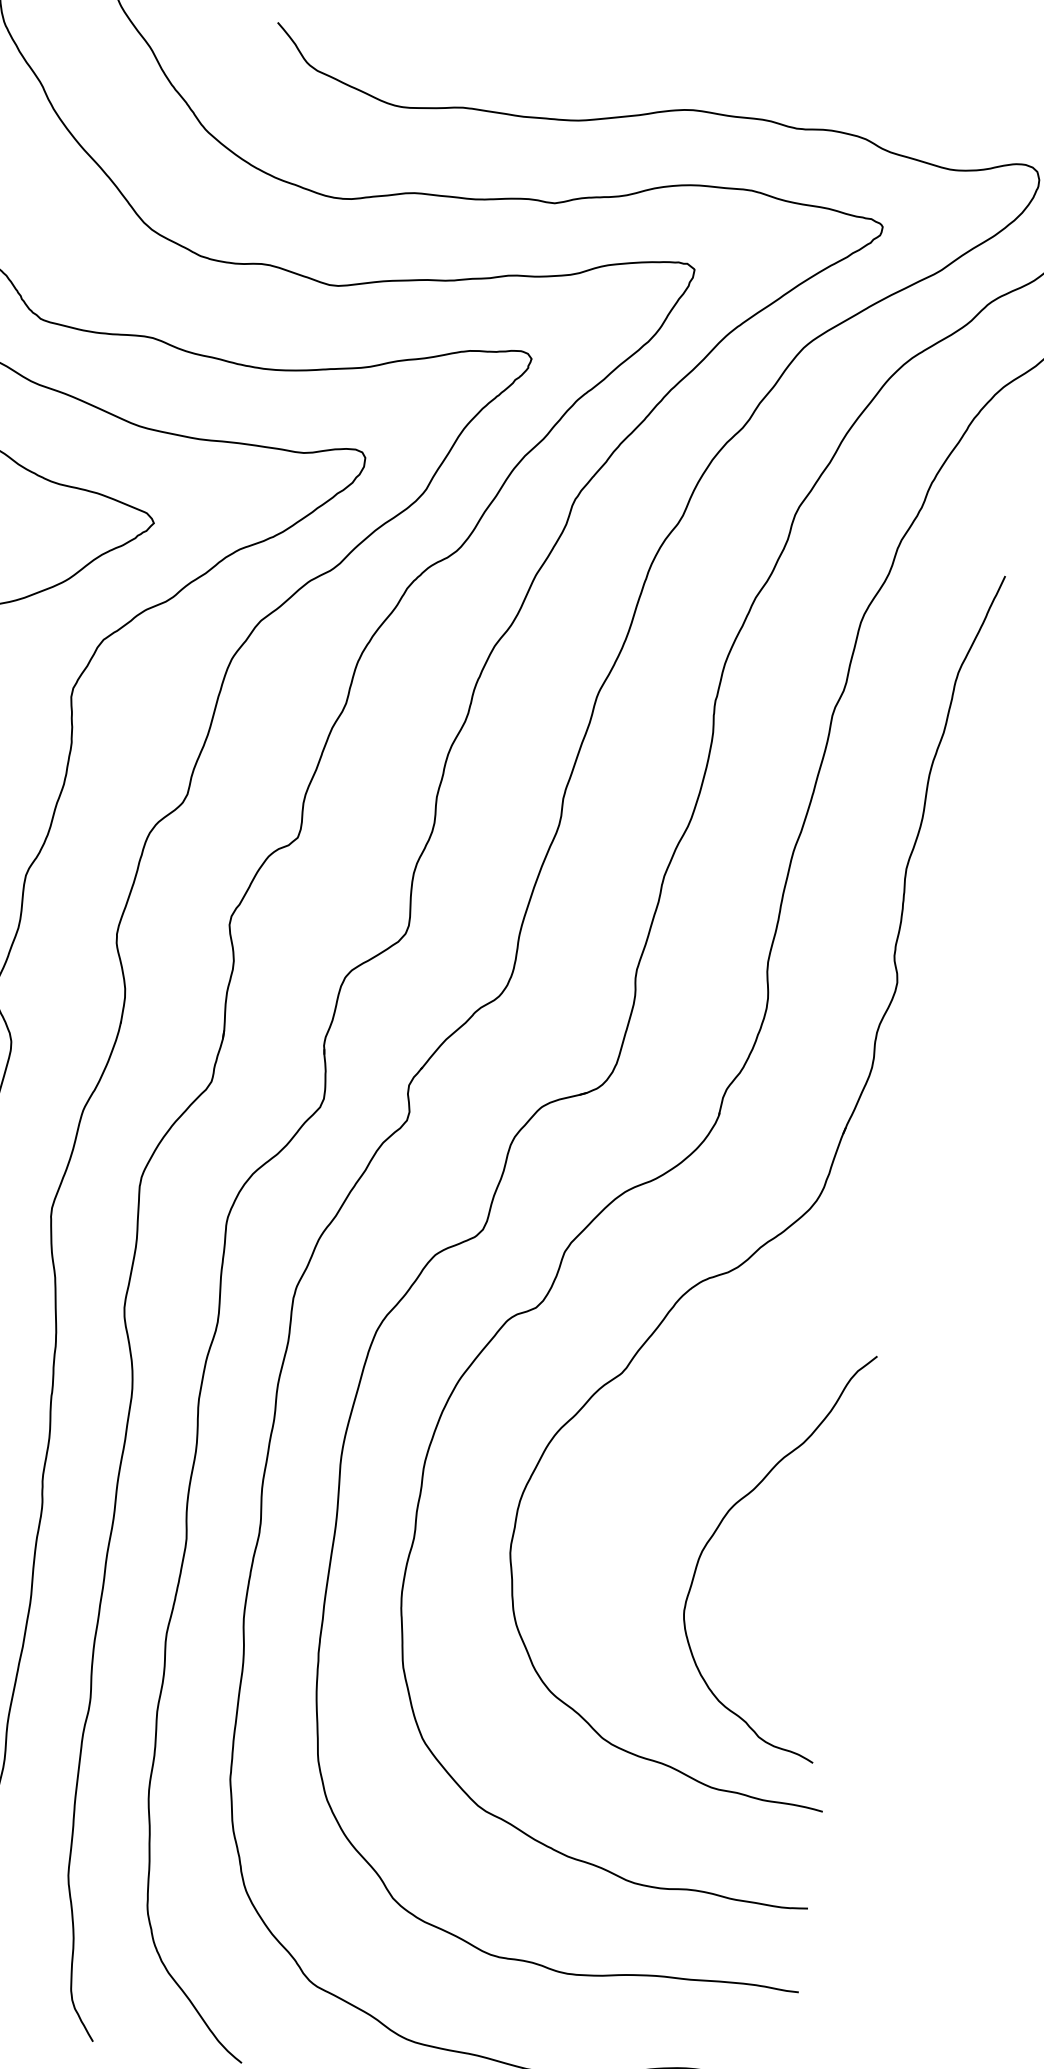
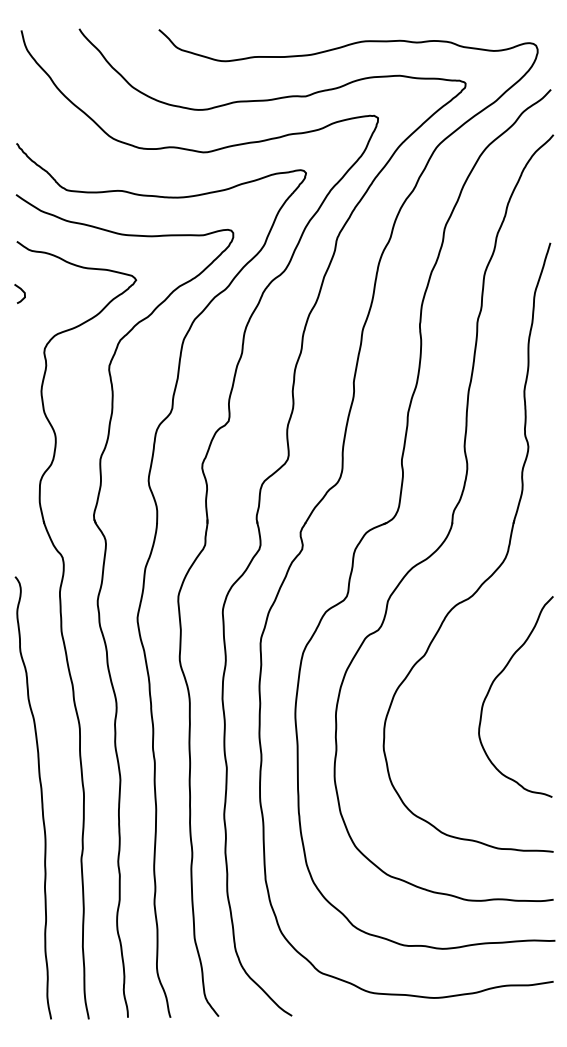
curve: (726, 1518) -> (492, 685), moved

